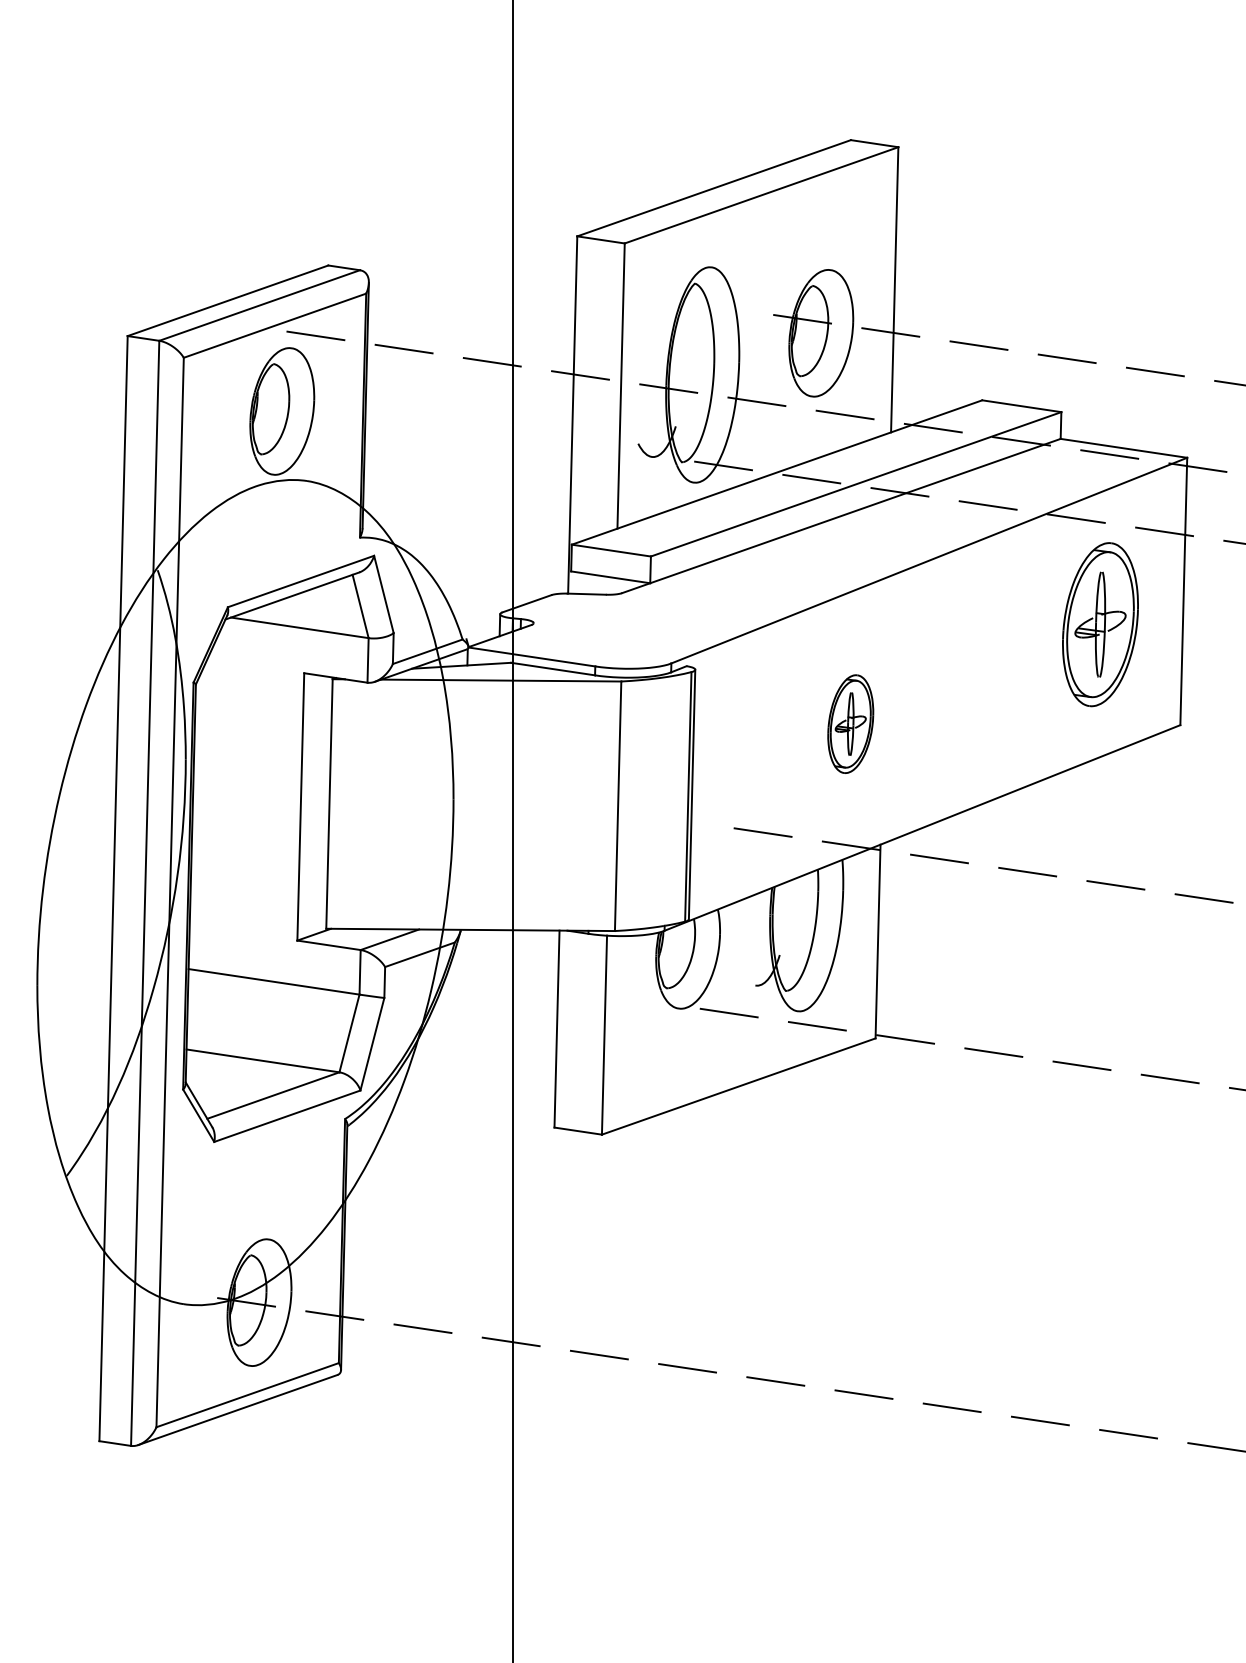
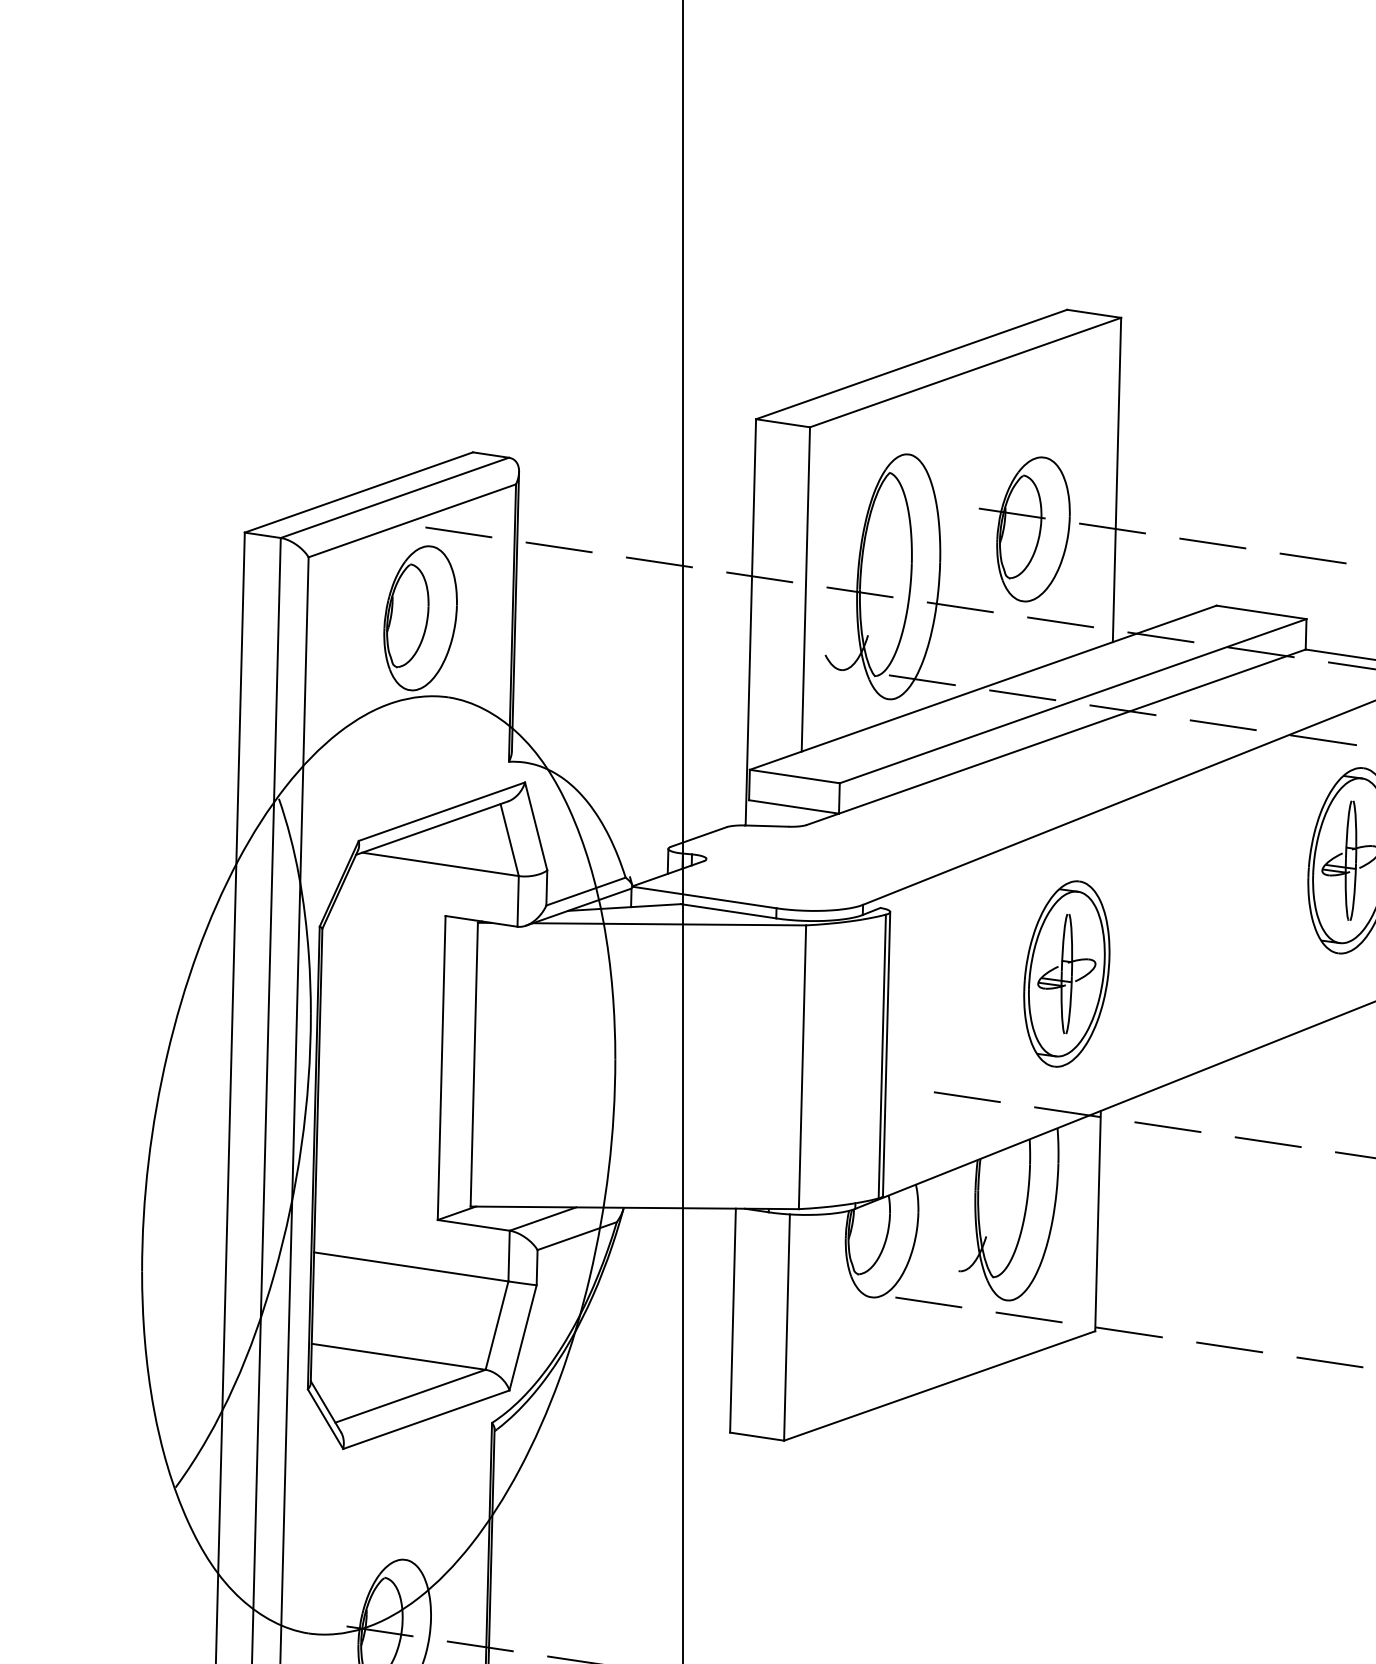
part: (850, 723) -> (1066, 973), size x1.67

